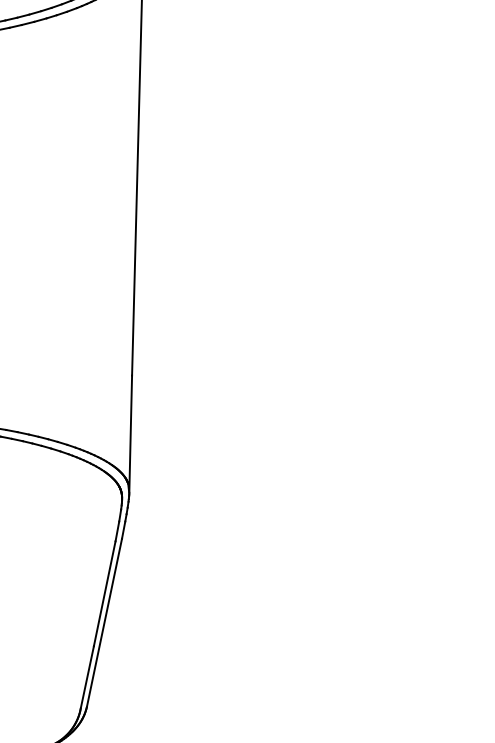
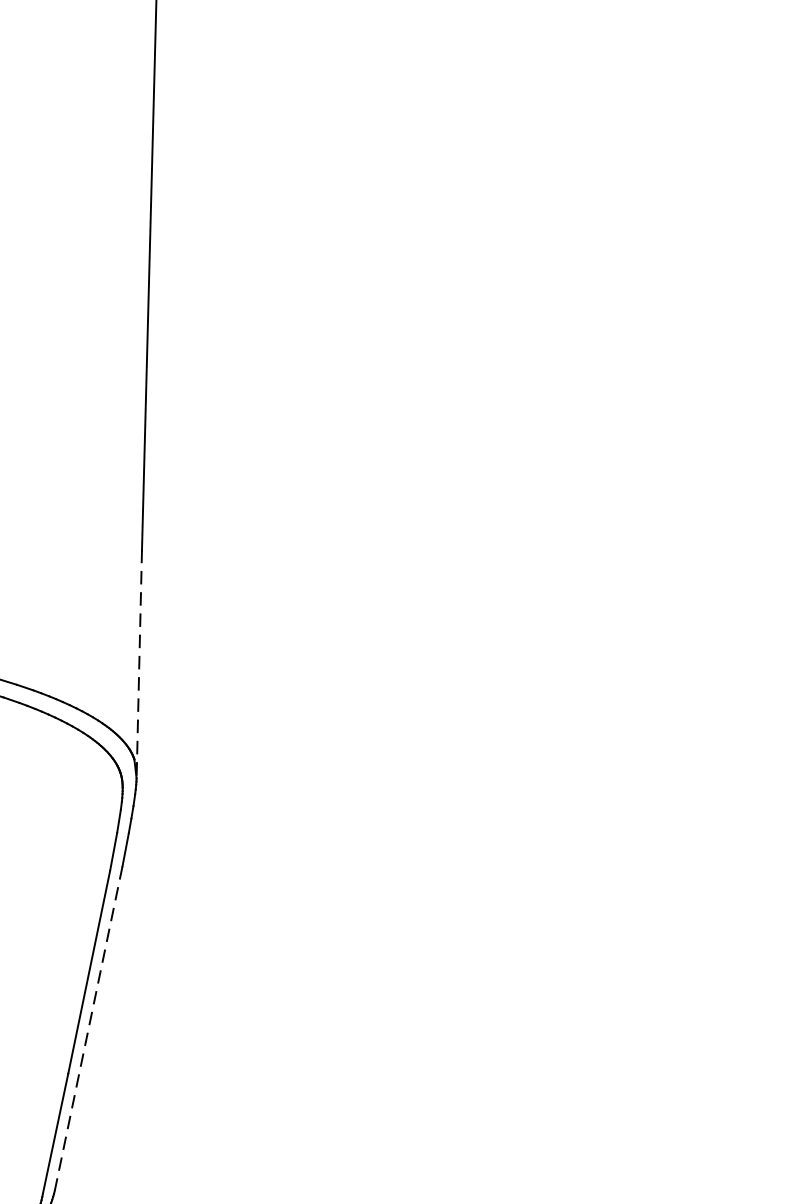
line: (130, 433) -> (138, 662), solid -> dashed
line: (104, 622) -> (88, 1027), solid -> dashed

